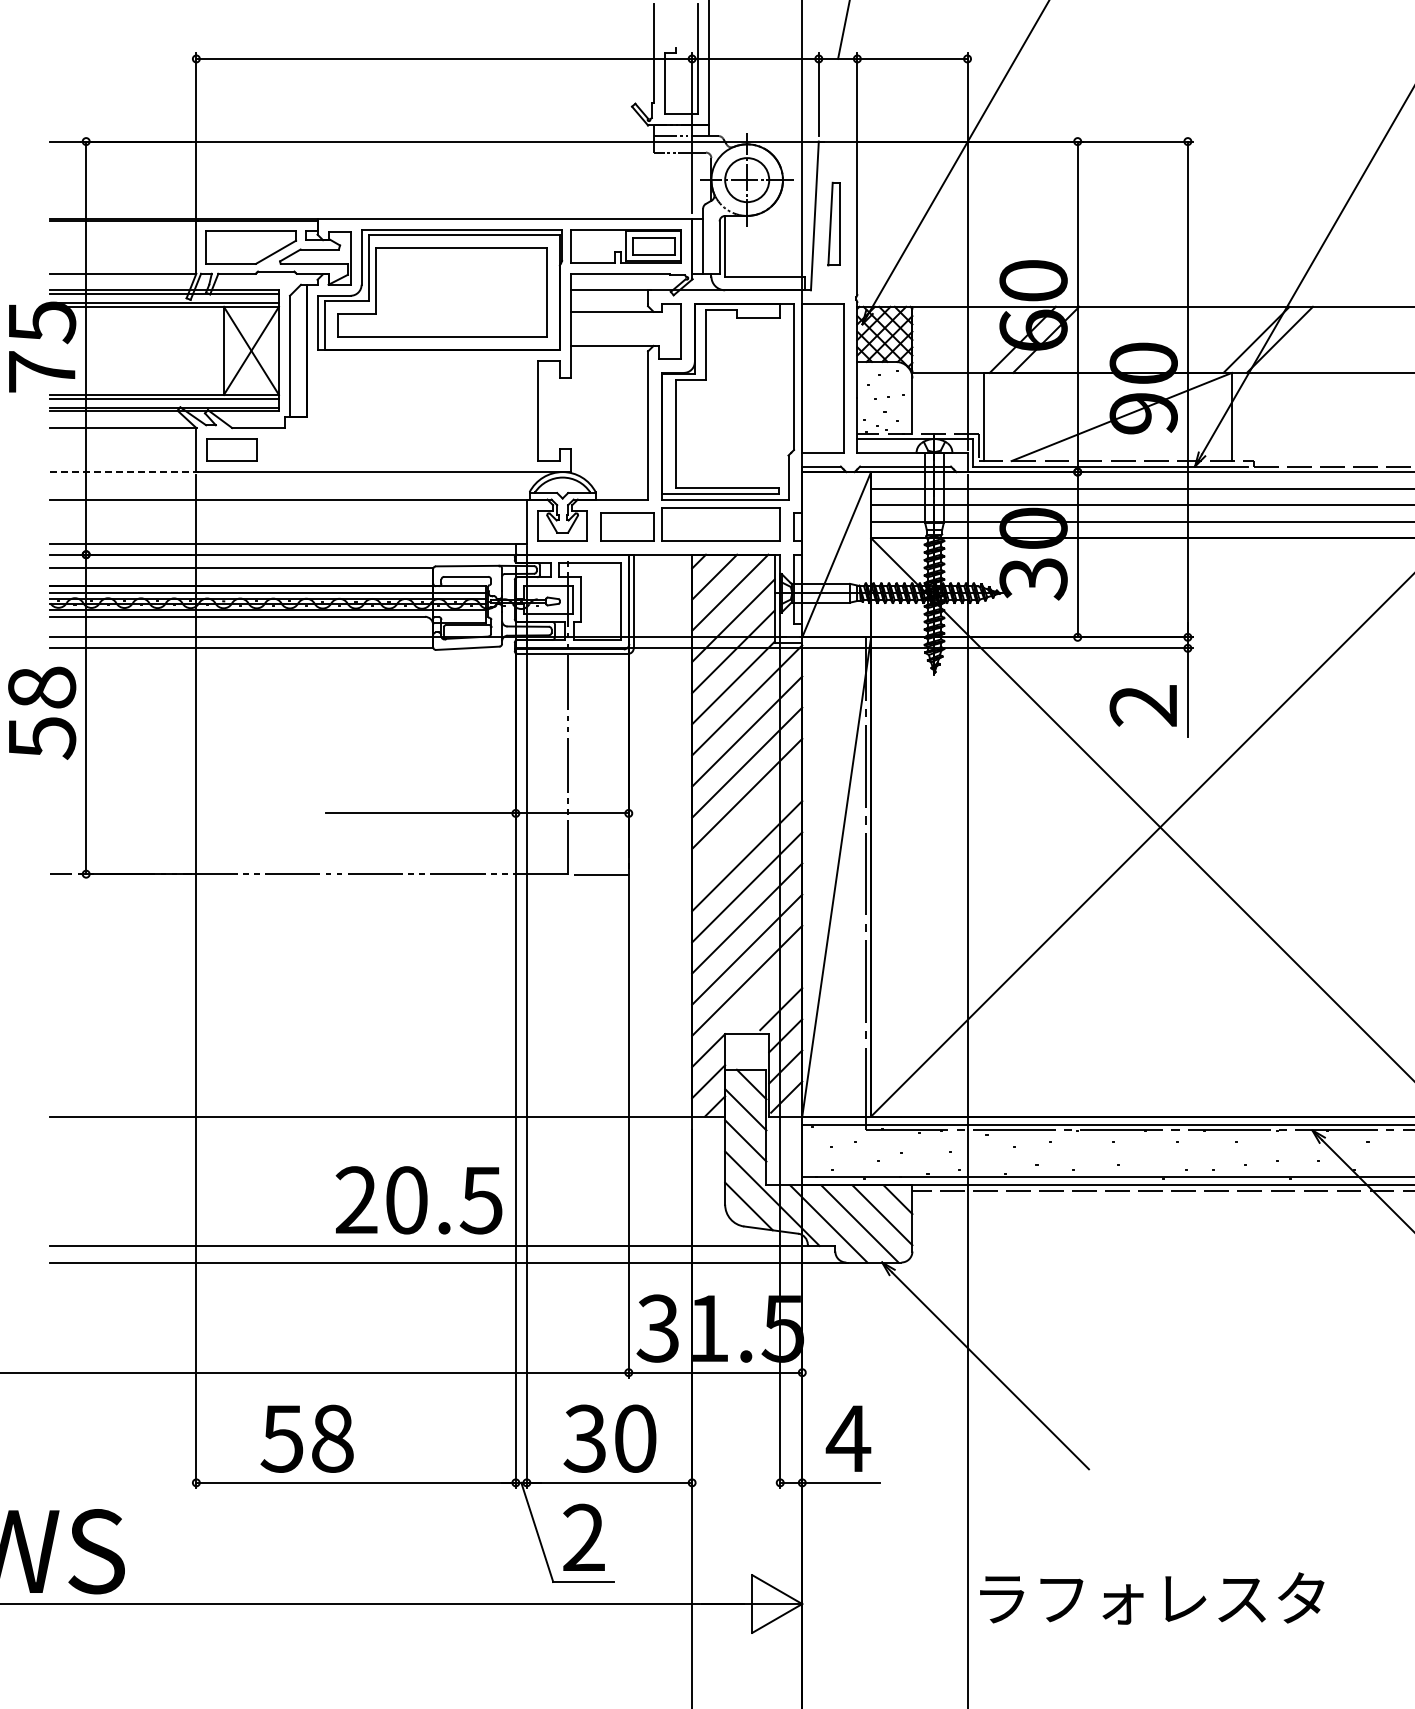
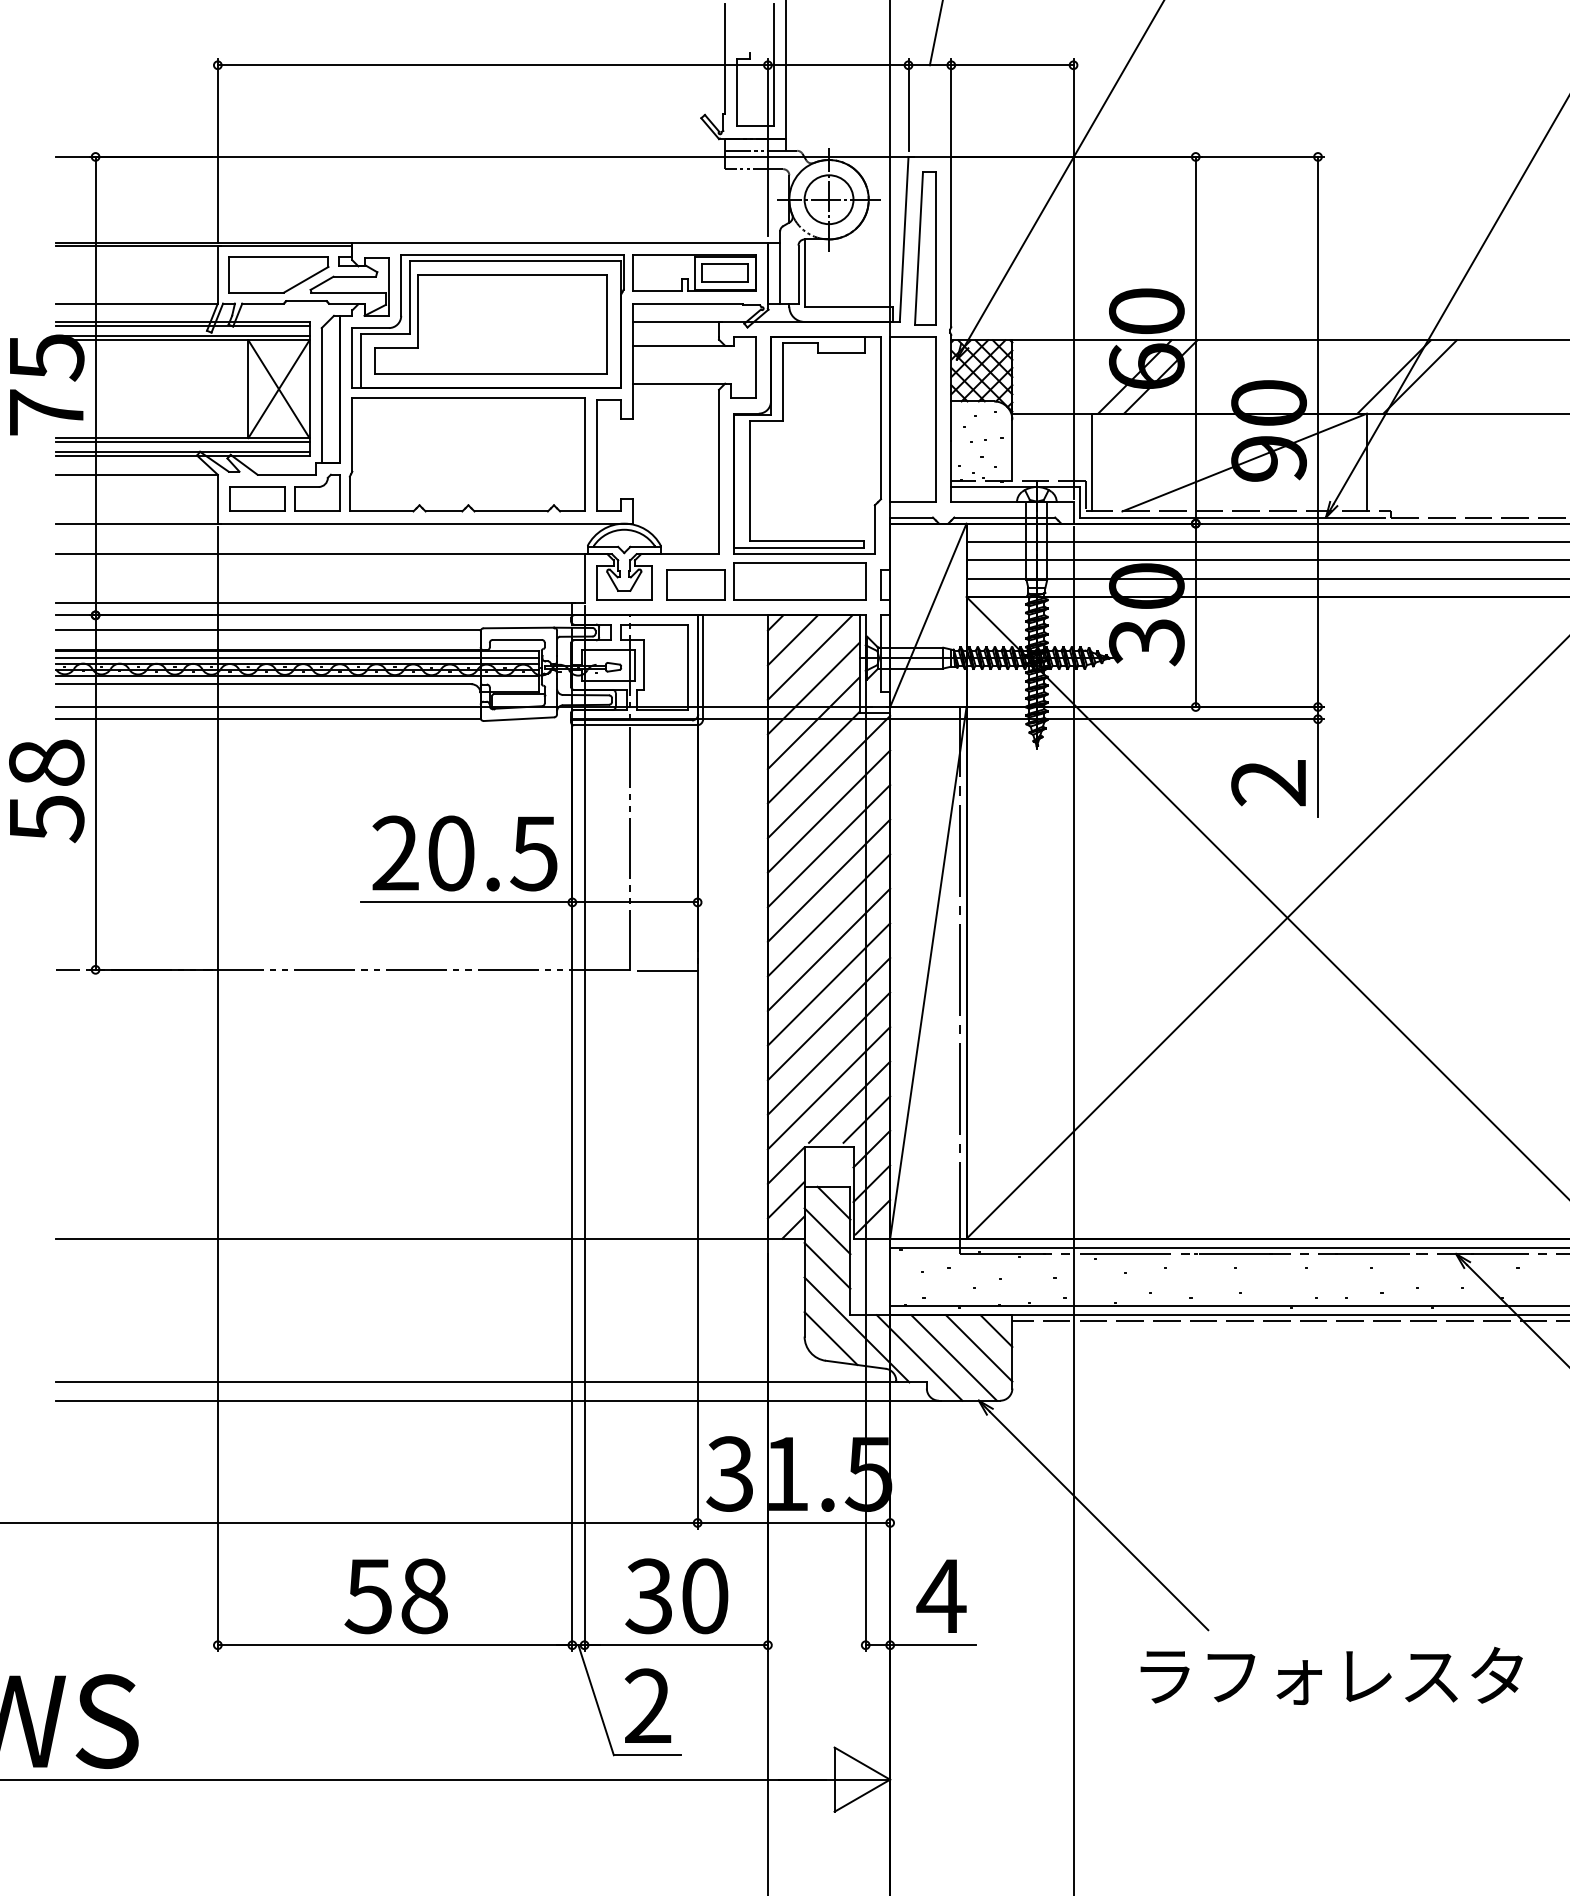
part: (833, 223) -> (924, 247), size x1.67
part: (396, 410) -> (439, 455), added
line: (125, 472) -> (139, 524), dashed -> solid
line: (747, 825) -> (829, 915), added
line: (765, 993) -> (849, 1102), added
text: (418, 1200) -> (464, 853), moved
text: (306, 1438) -> (395, 1596), moved
text: (1152, 1598) -> (1332, 1675), moved

